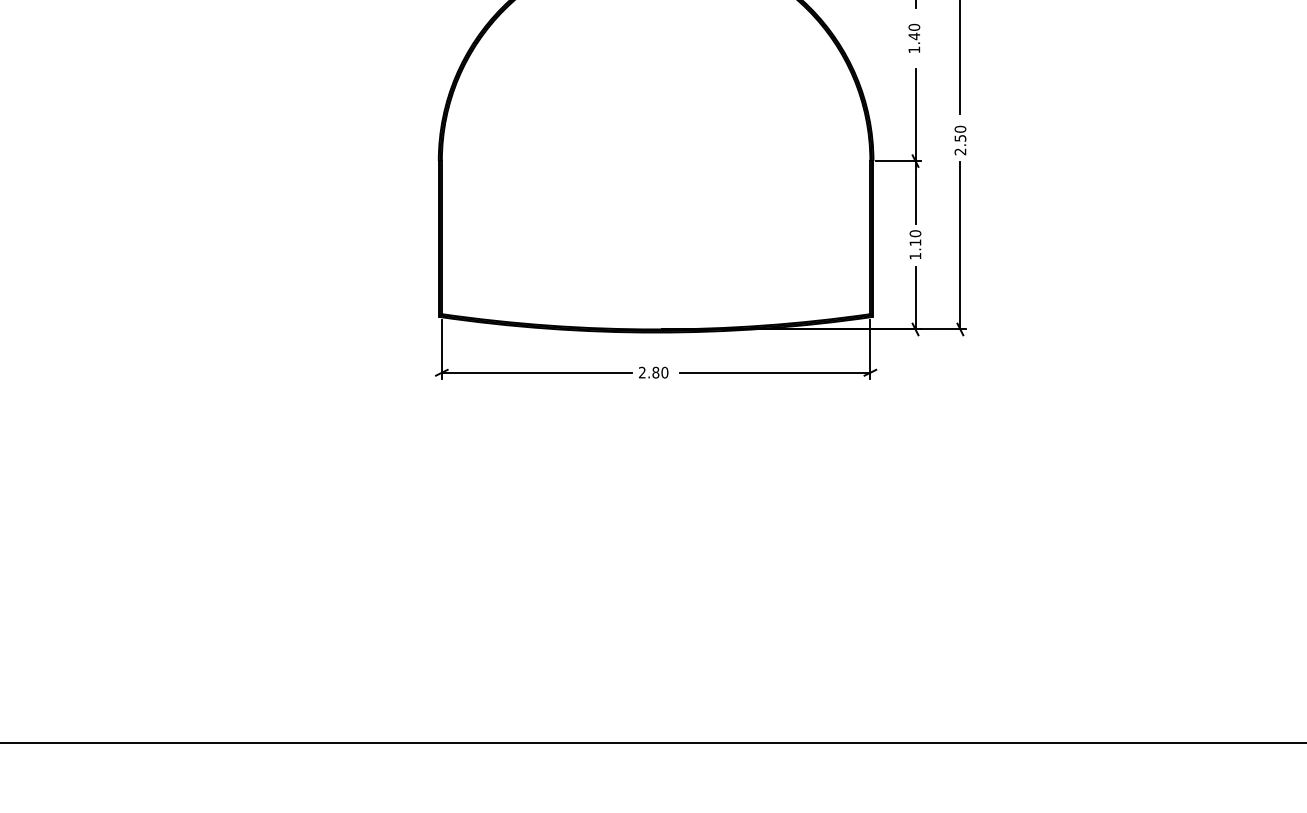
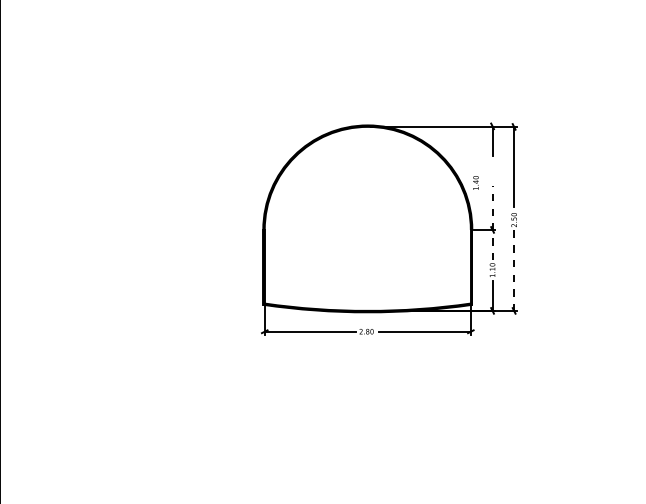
text: (913, 37) -> (475, 182), moved
line: (915, 145) -> (492, 222), solid -> dashed
line: (961, 247) -> (514, 271), solid -> dashed

